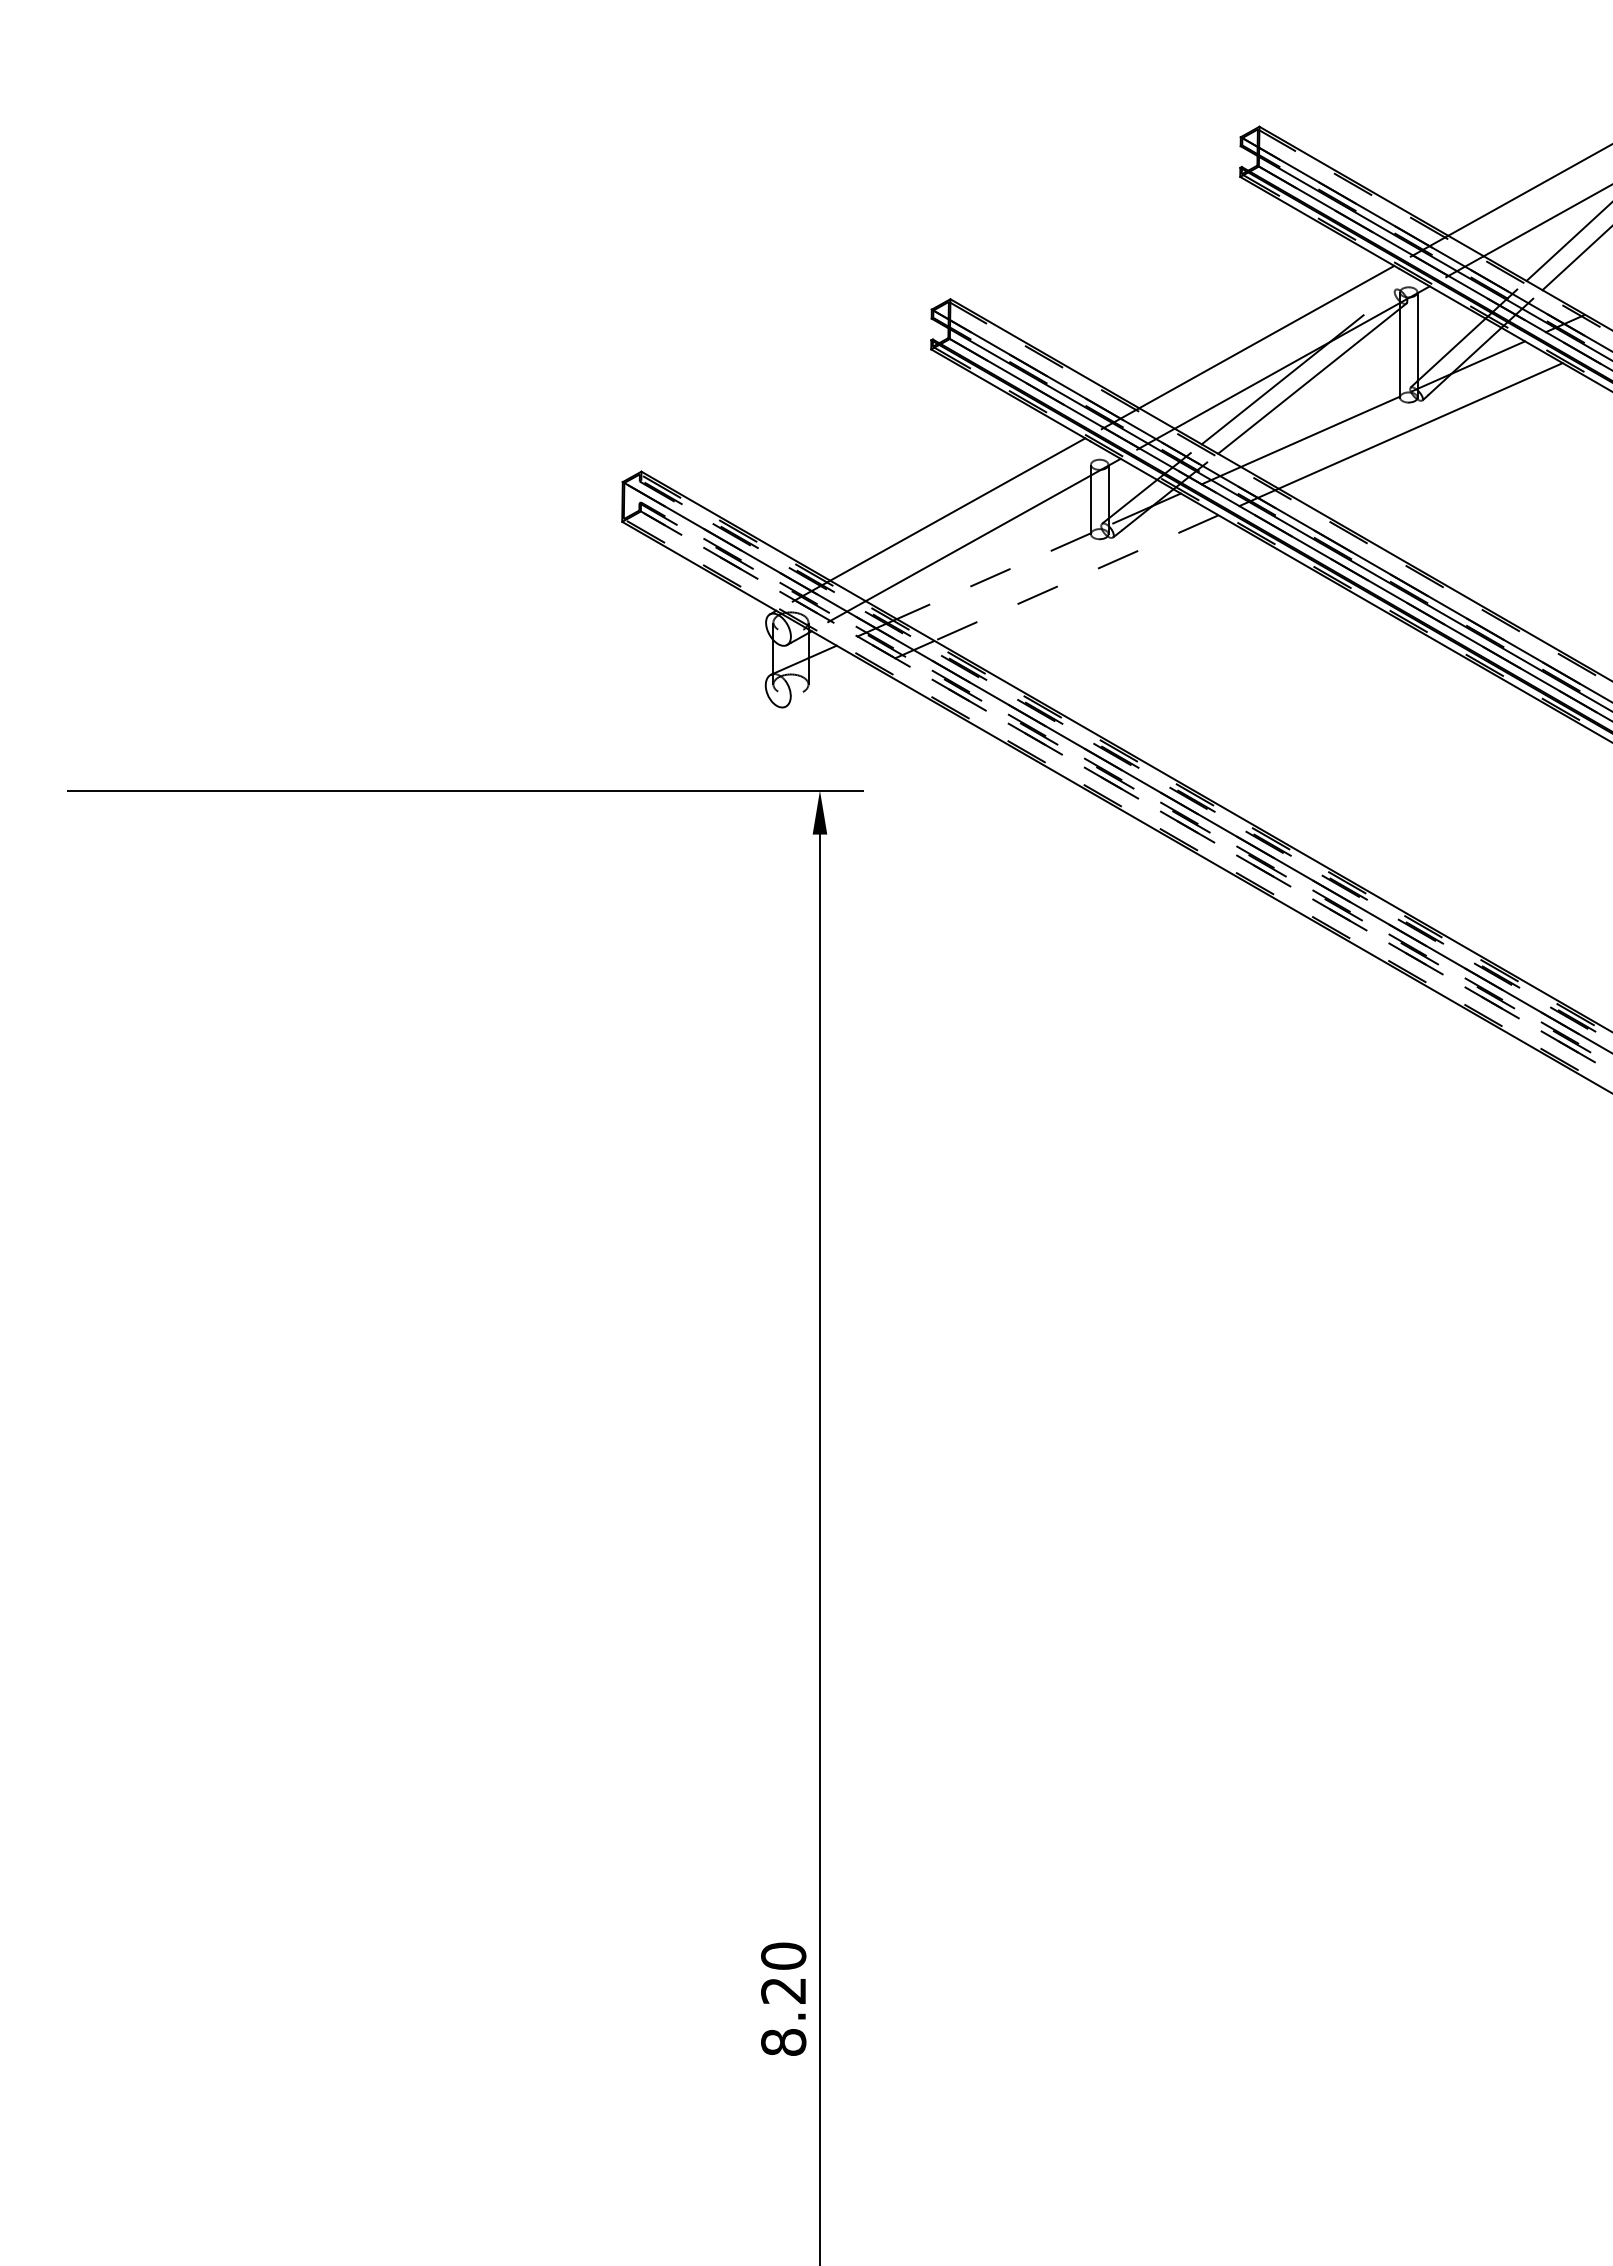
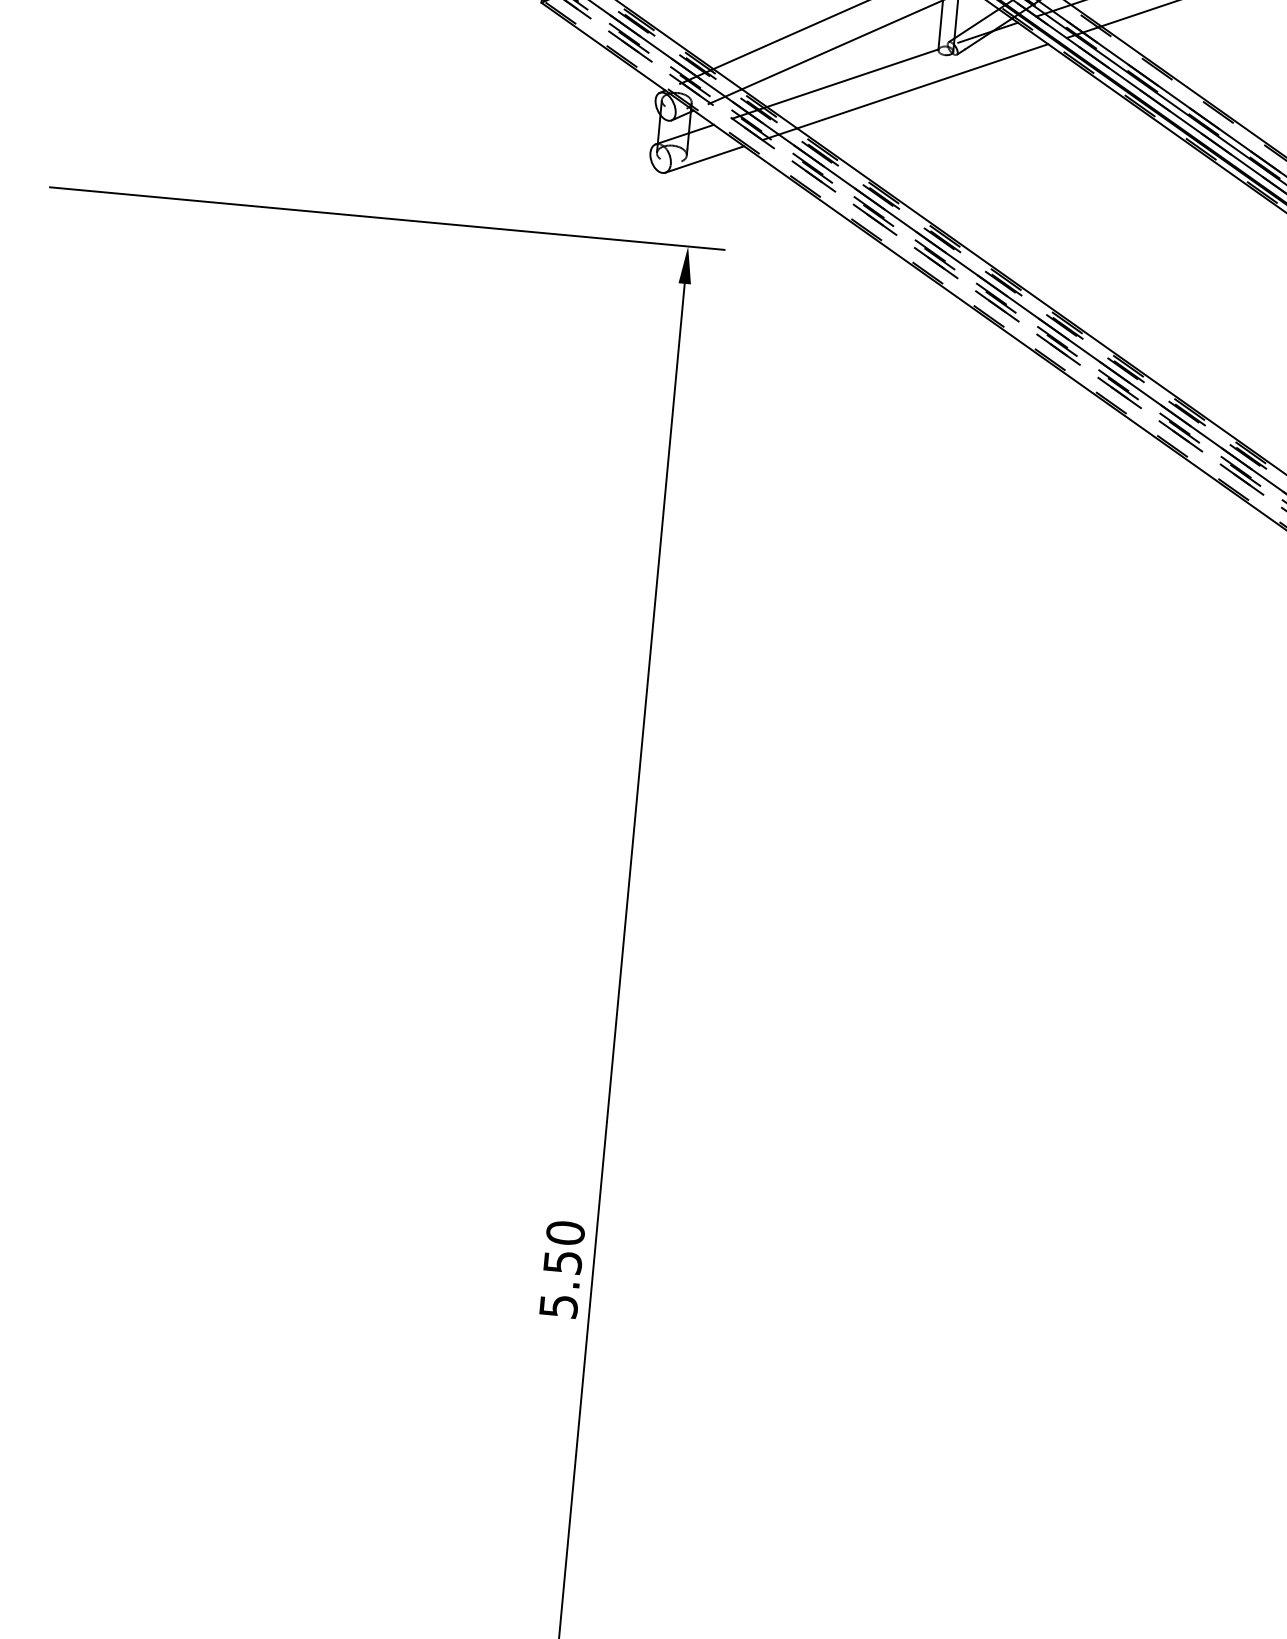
line: (993, 576) -> (852, 78), dashed -> solid
line: (1076, 578) -> (922, 86), dashed -> solid
line: (829, 686) -> (704, 158), added
text: (783, 2016) -> (560, 1284), 8.20 -> 5.50

